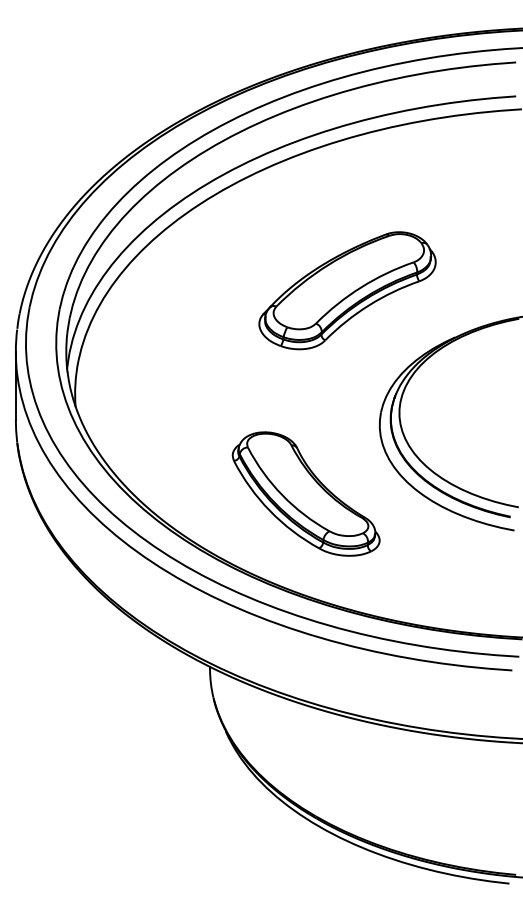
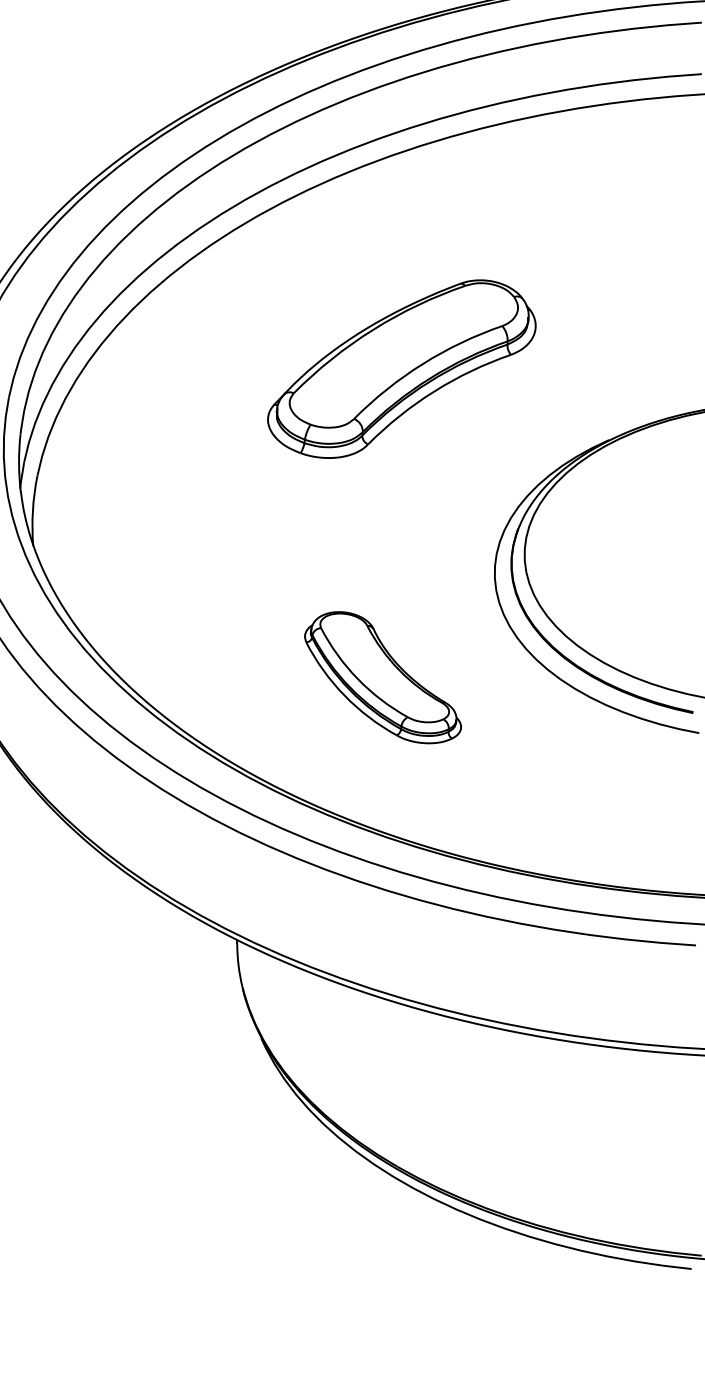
part: (347, 290) -> (401, 368), moved
part: (305, 493) -> (382, 676), size x0.7

